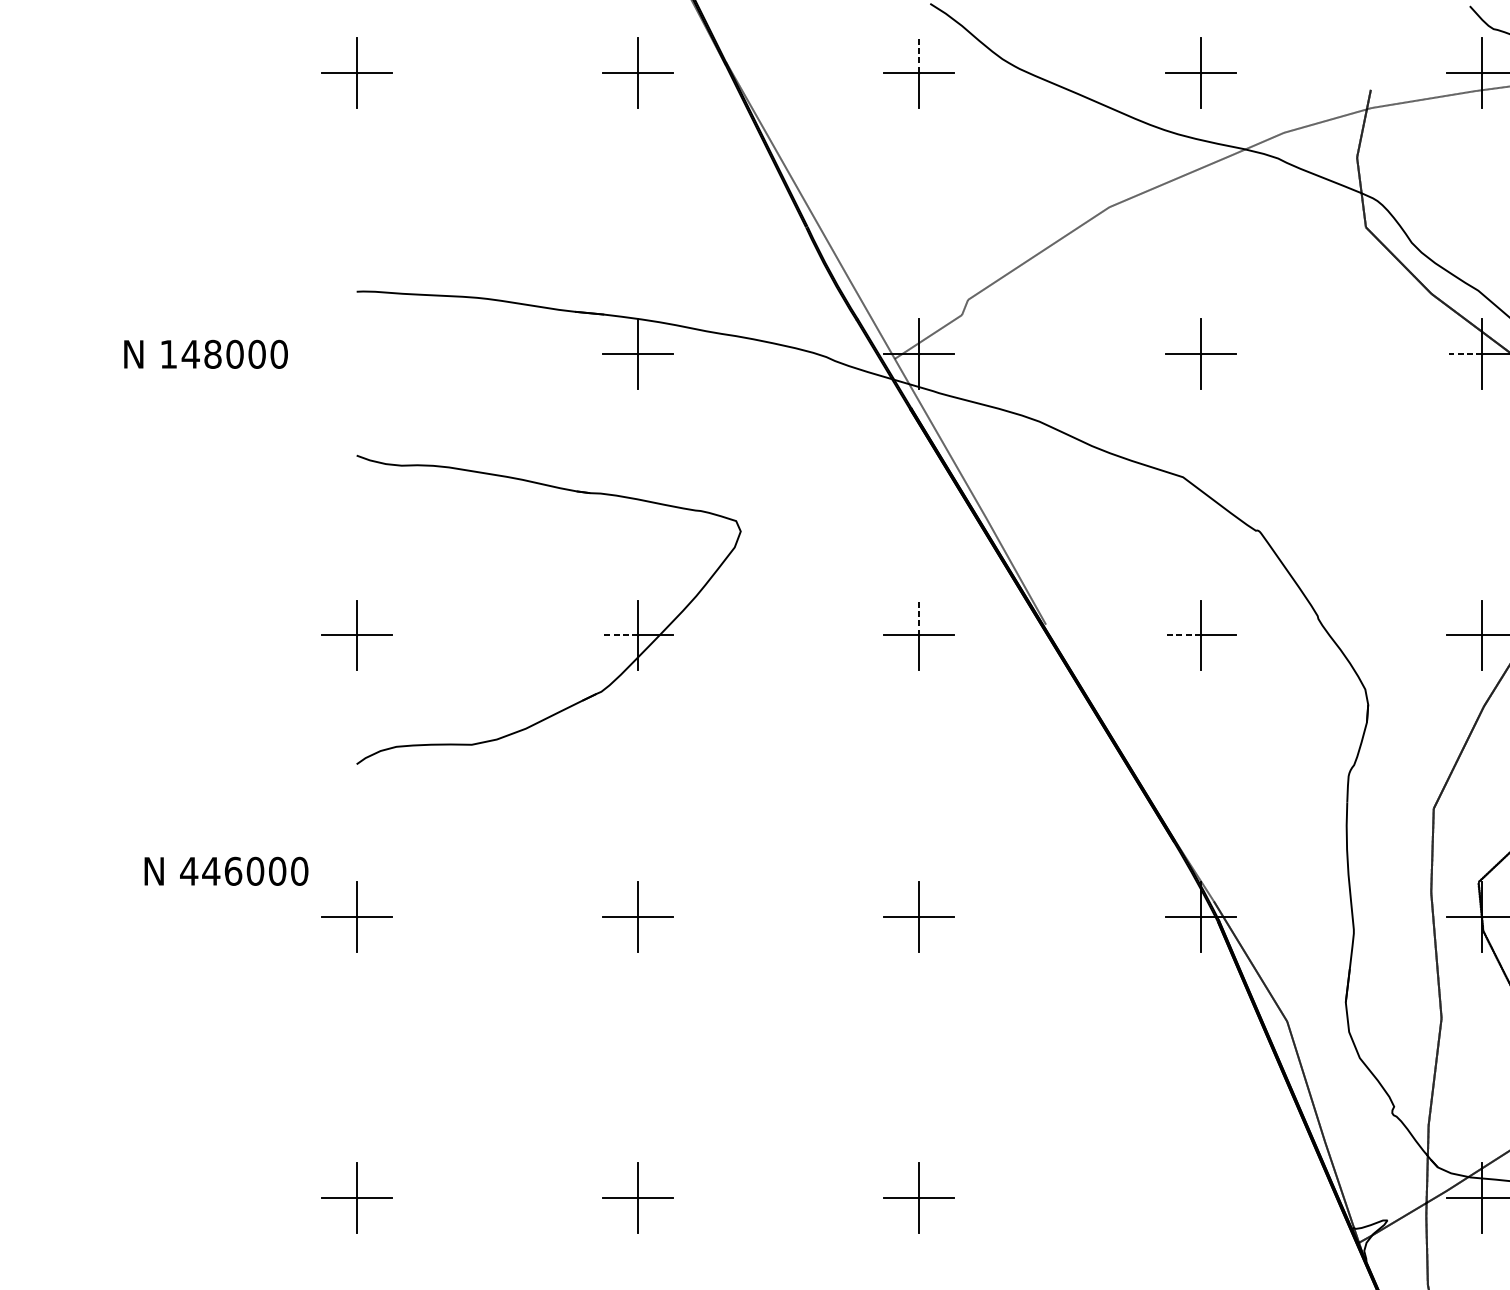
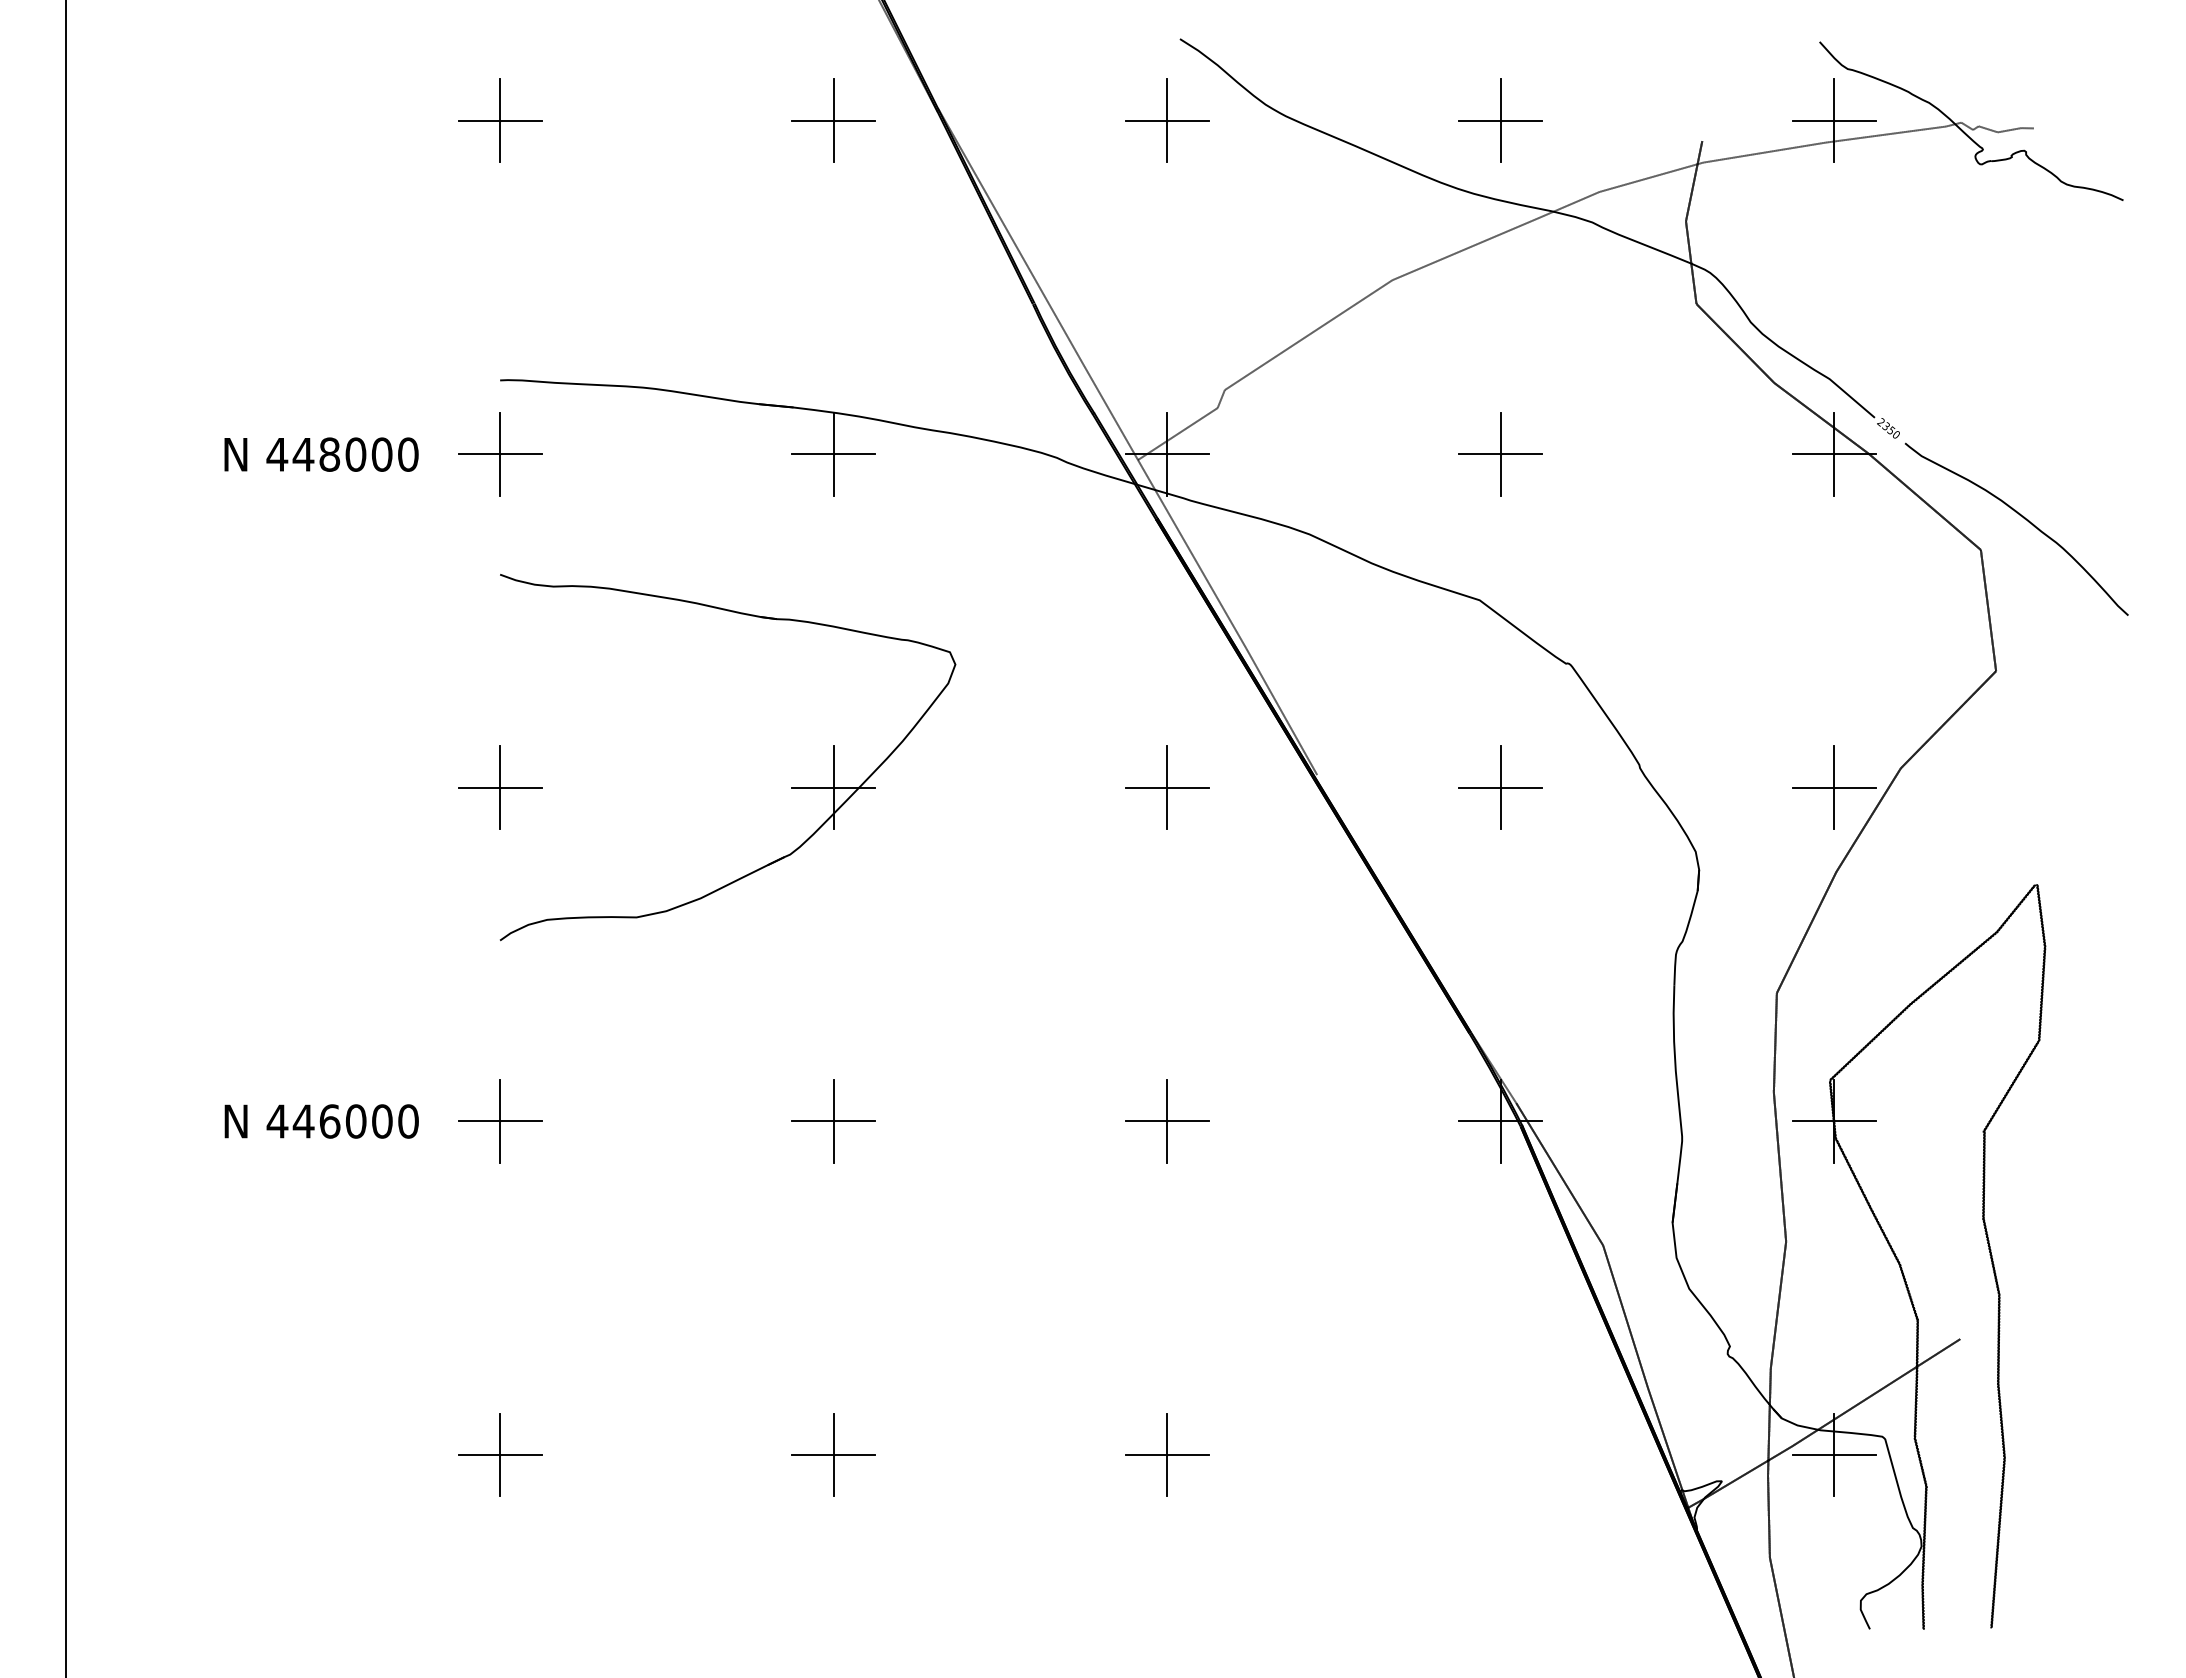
line: (919, 55) -> (1167, 100), dashed -> solid
text: (168, 354) -> (277, 454), 148000 -> 448000
part: (357, 354) -> (500, 454), added
line: (1464, 354) -> (1813, 454), dashed -> solid
line: (919, 618) -> (1167, 767), dashed -> solid
line: (620, 635) -> (812, 787), dashed -> solid
line: (1183, 635) -> (1480, 787), dashed -> solid
text: (226, 871) -> (321, 1121), moved

